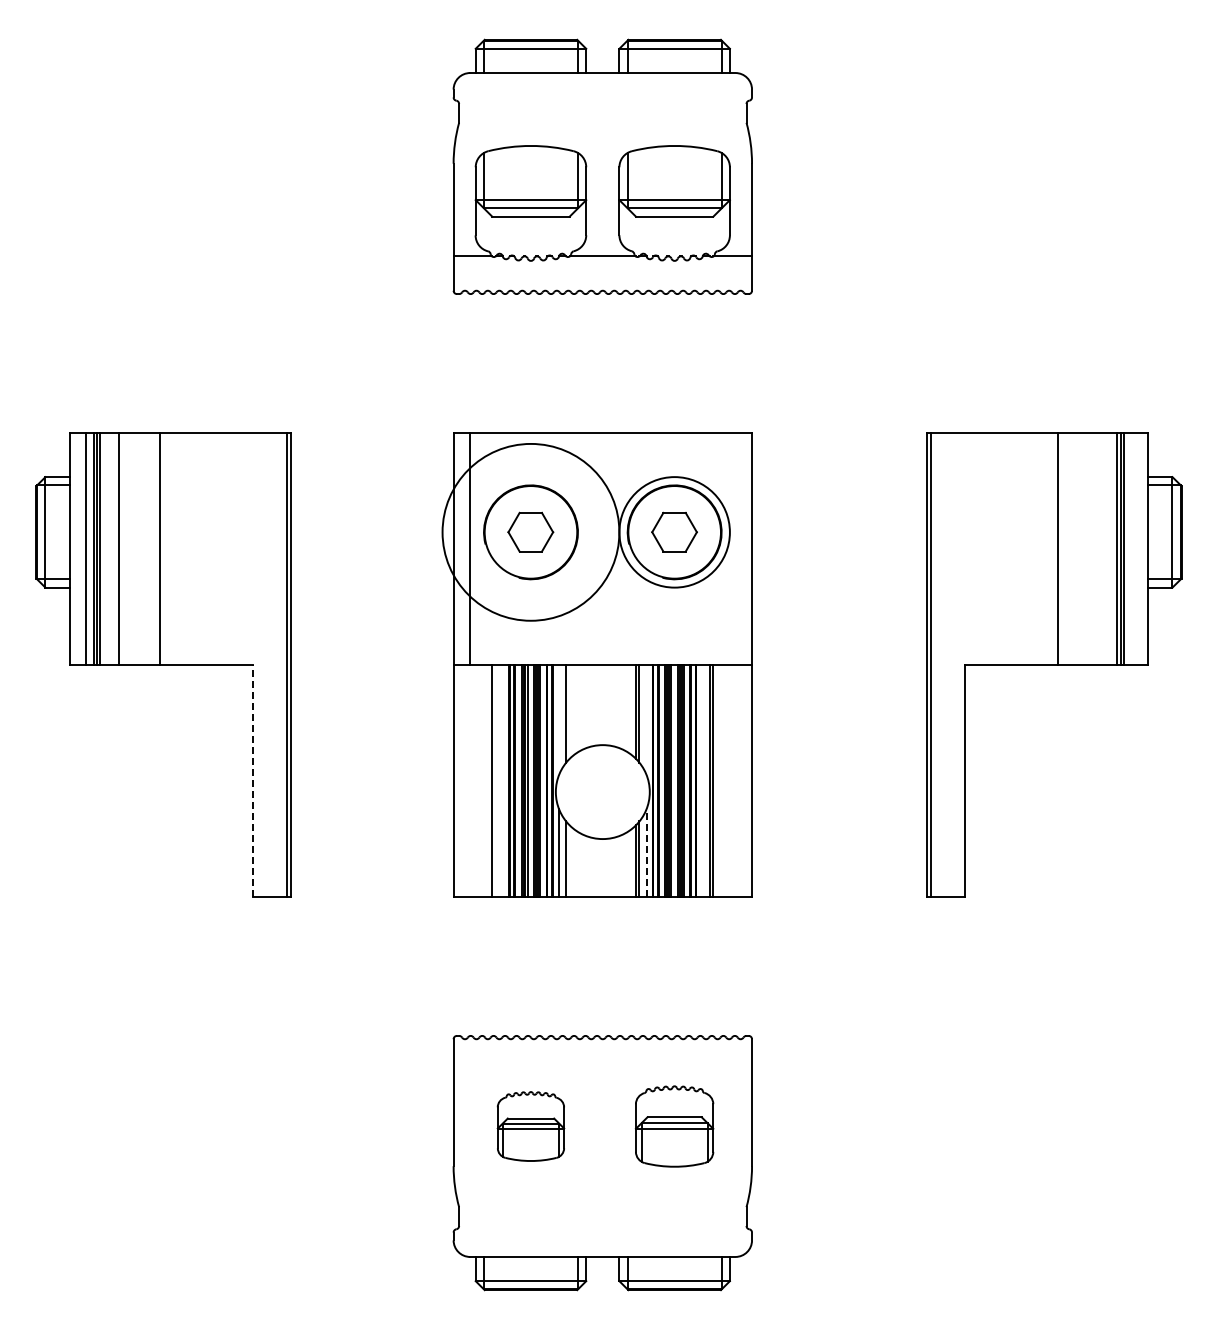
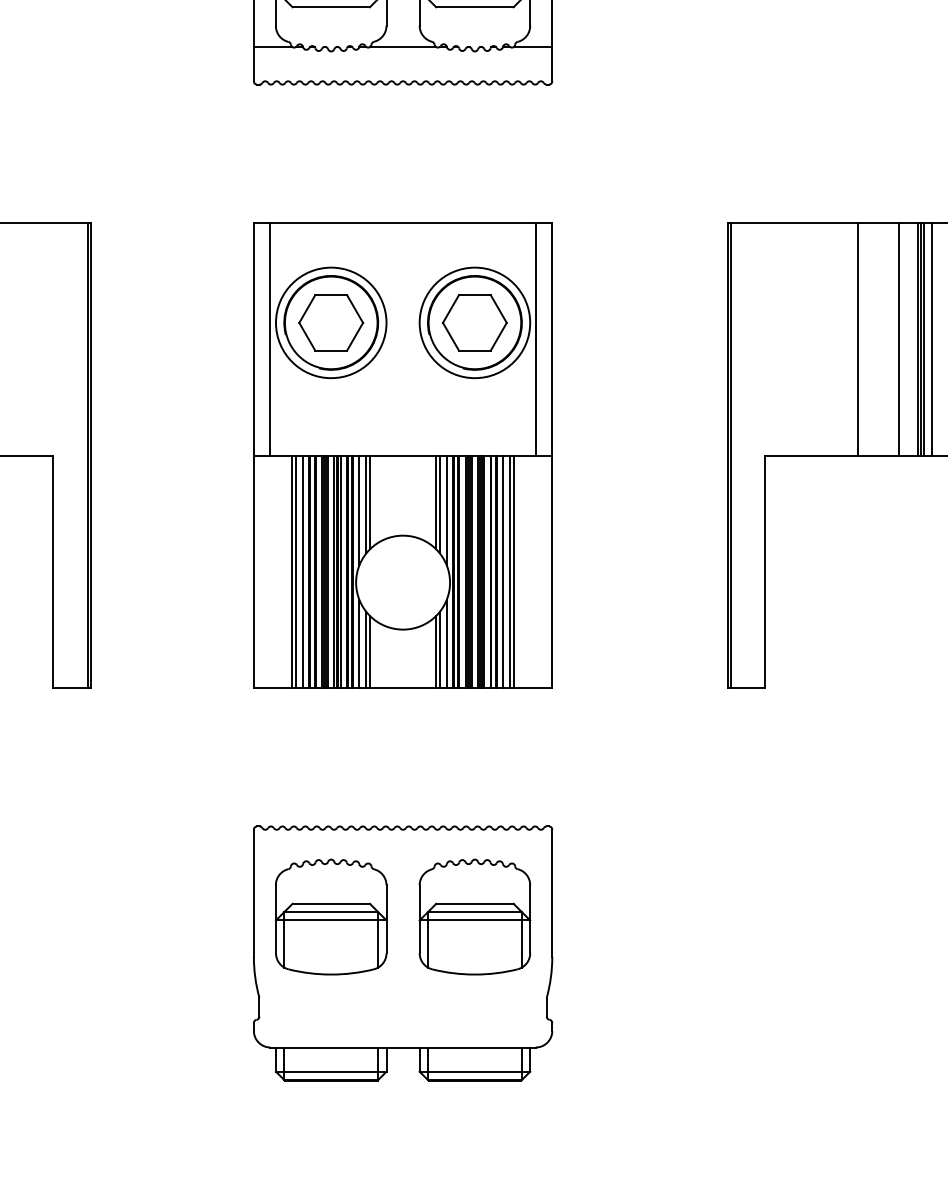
part: (530, 531) -> (330, 322), size x1.43
part: (674, 531) -> (474, 322), size x1.43
circle: (530, 532) -> (330, 323), size x0.62
line: (735, 548) -> (535, 339), added
line: (1098, 548) -> (898, 339), added
line: (1131, 548) -> (931, 339), added
line: (569, 711) -> (369, 502), added
line: (558, 719) -> (358, 510), added
line: (646, 719) -> (446, 510), added
line: (253, 780) -> (53, 571), dashed -> solid
line: (495, 780) -> (295, 571), added
line: (502, 780) -> (302, 571), added
line: (702, 780) -> (502, 571), added
line: (646, 852) -> (446, 643), dashed -> solid
line: (569, 861) -> (369, 652), added
part: (530, 1126) -> (330, 917), size x1.67
part: (674, 1126) -> (474, 917), size x1.43

